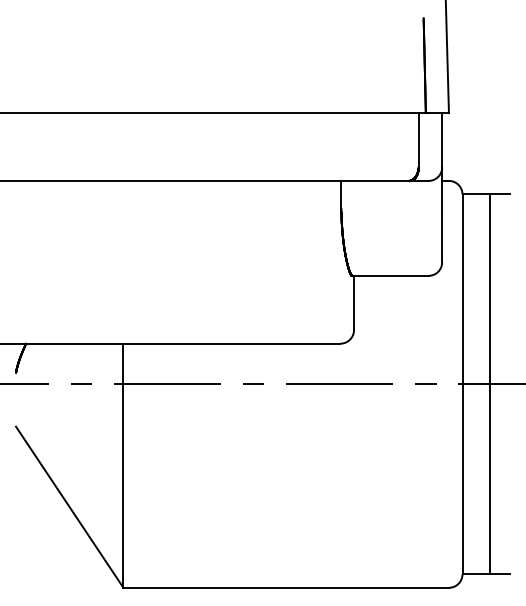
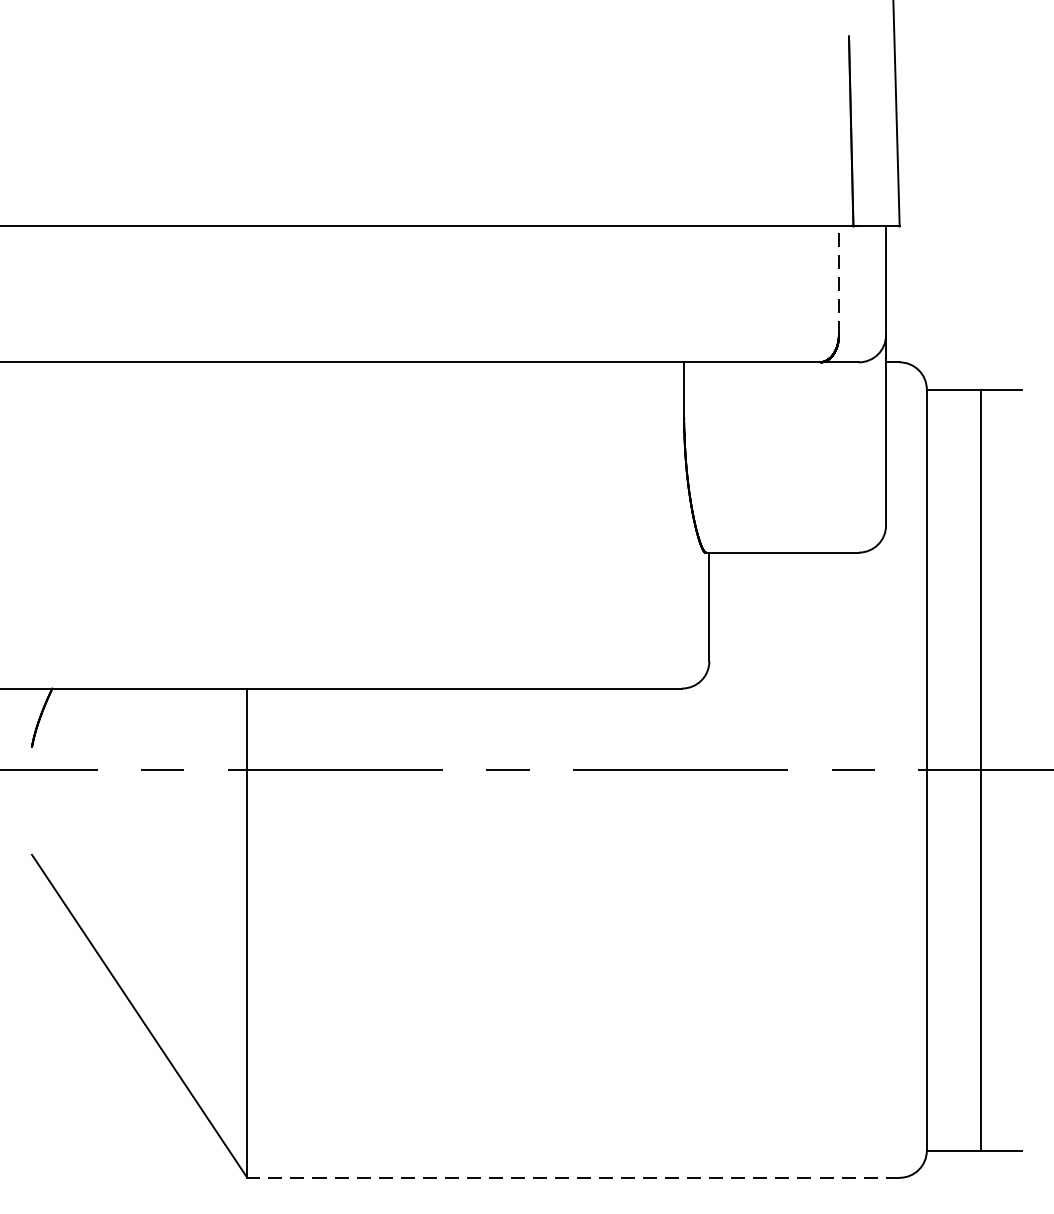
line: (418, 139) -> (838, 279), solid -> dashed
line: (286, 587) -> (574, 1177), solid -> dashed

